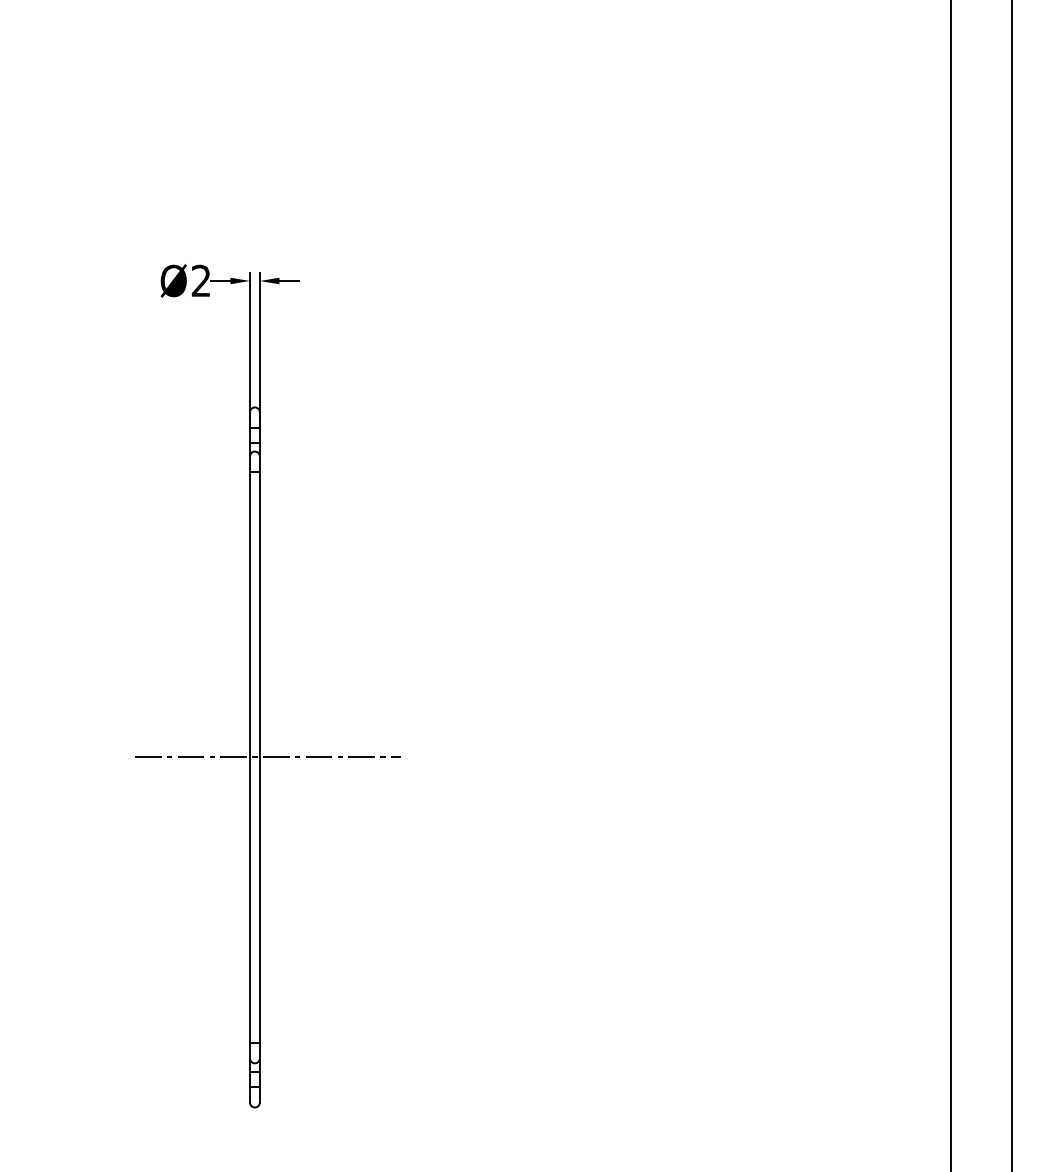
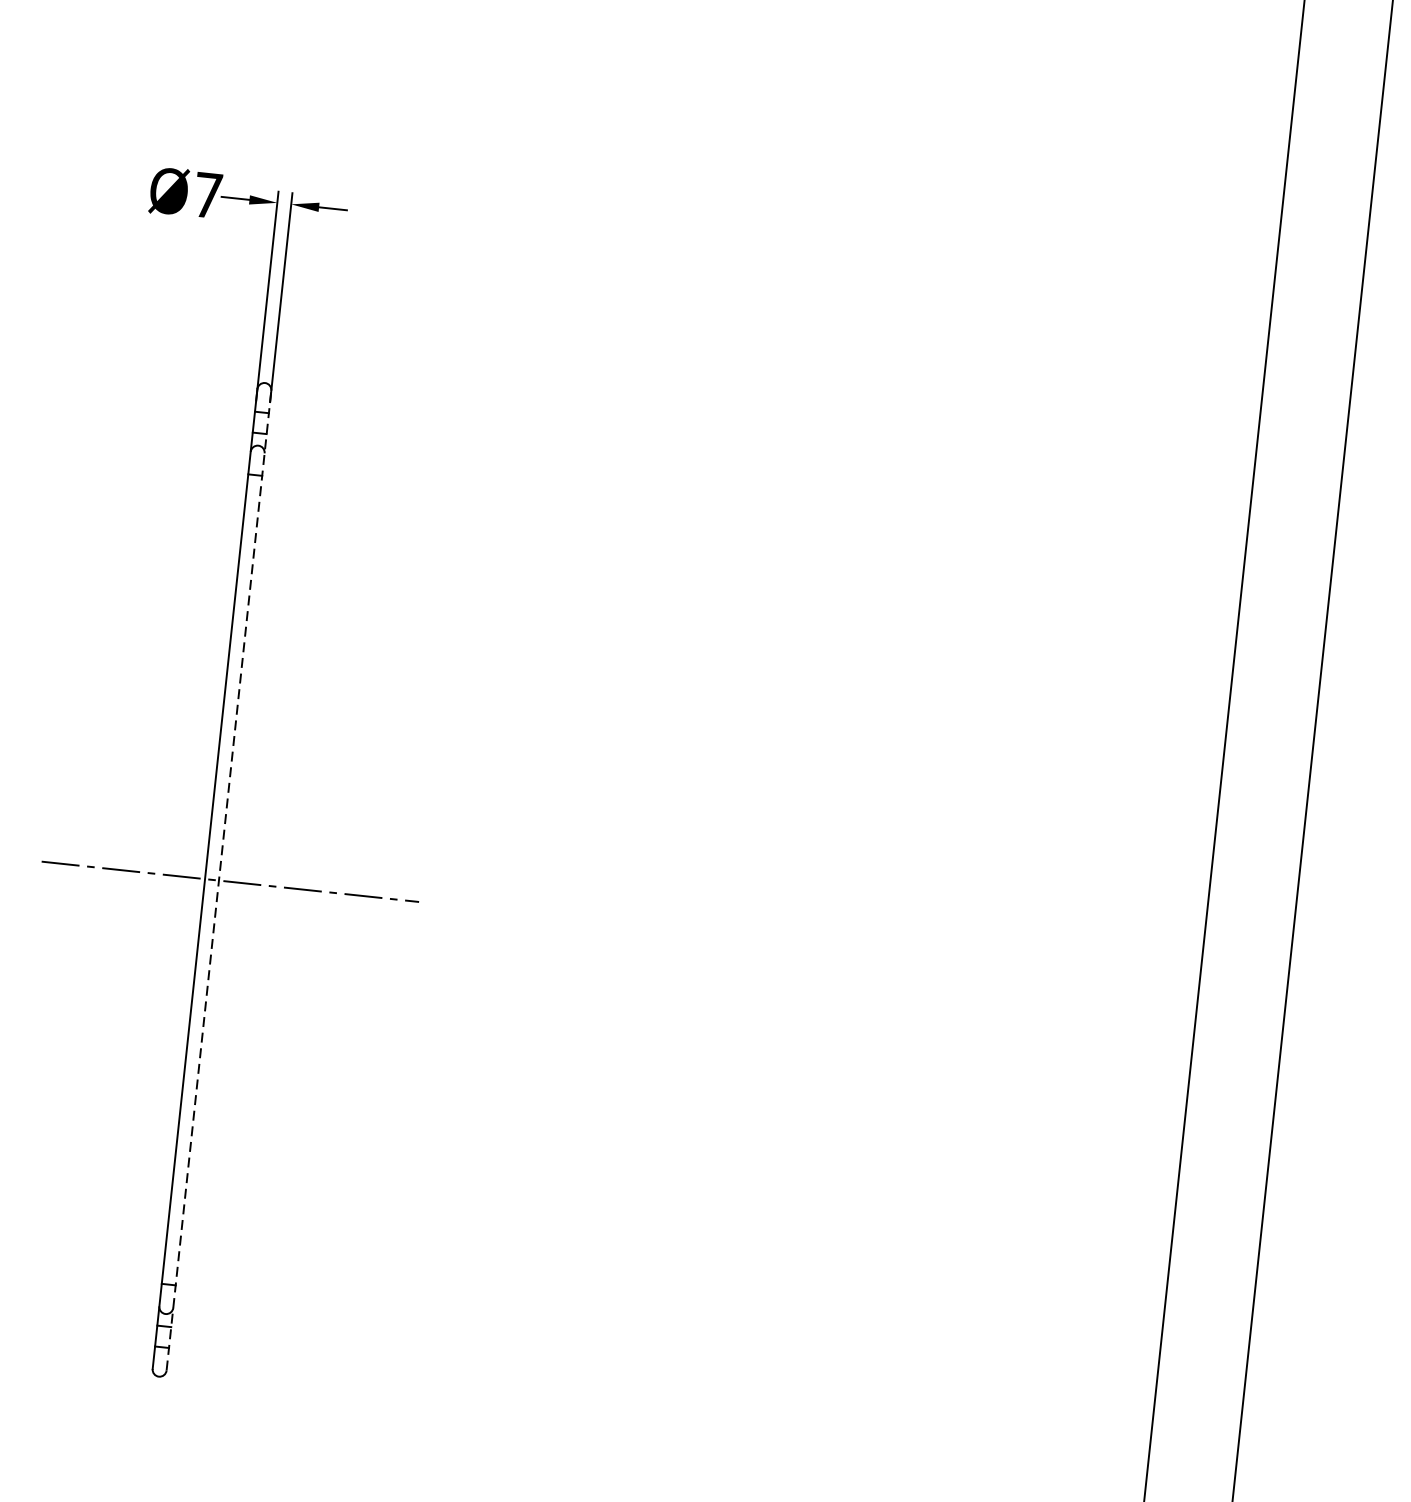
text: (200, 280) -> (207, 194), Ø2 -> Ø7
line: (259, 756) -> (218, 879), solid -> dashed

